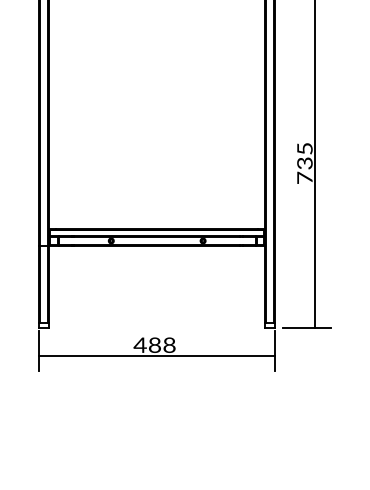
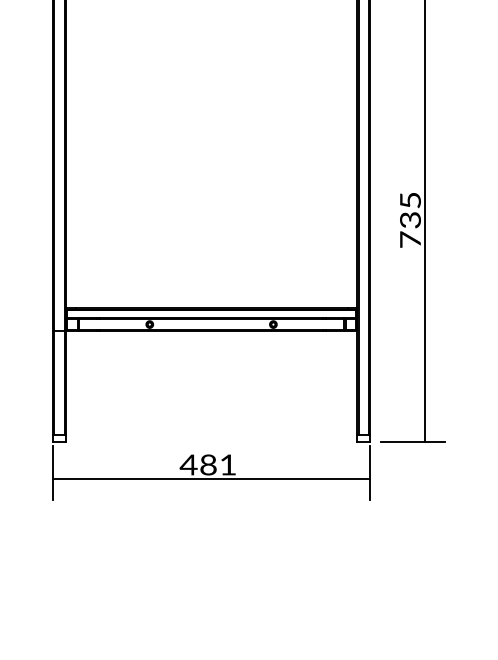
text: (169, 344) -> (228, 463), 488 -> 481

